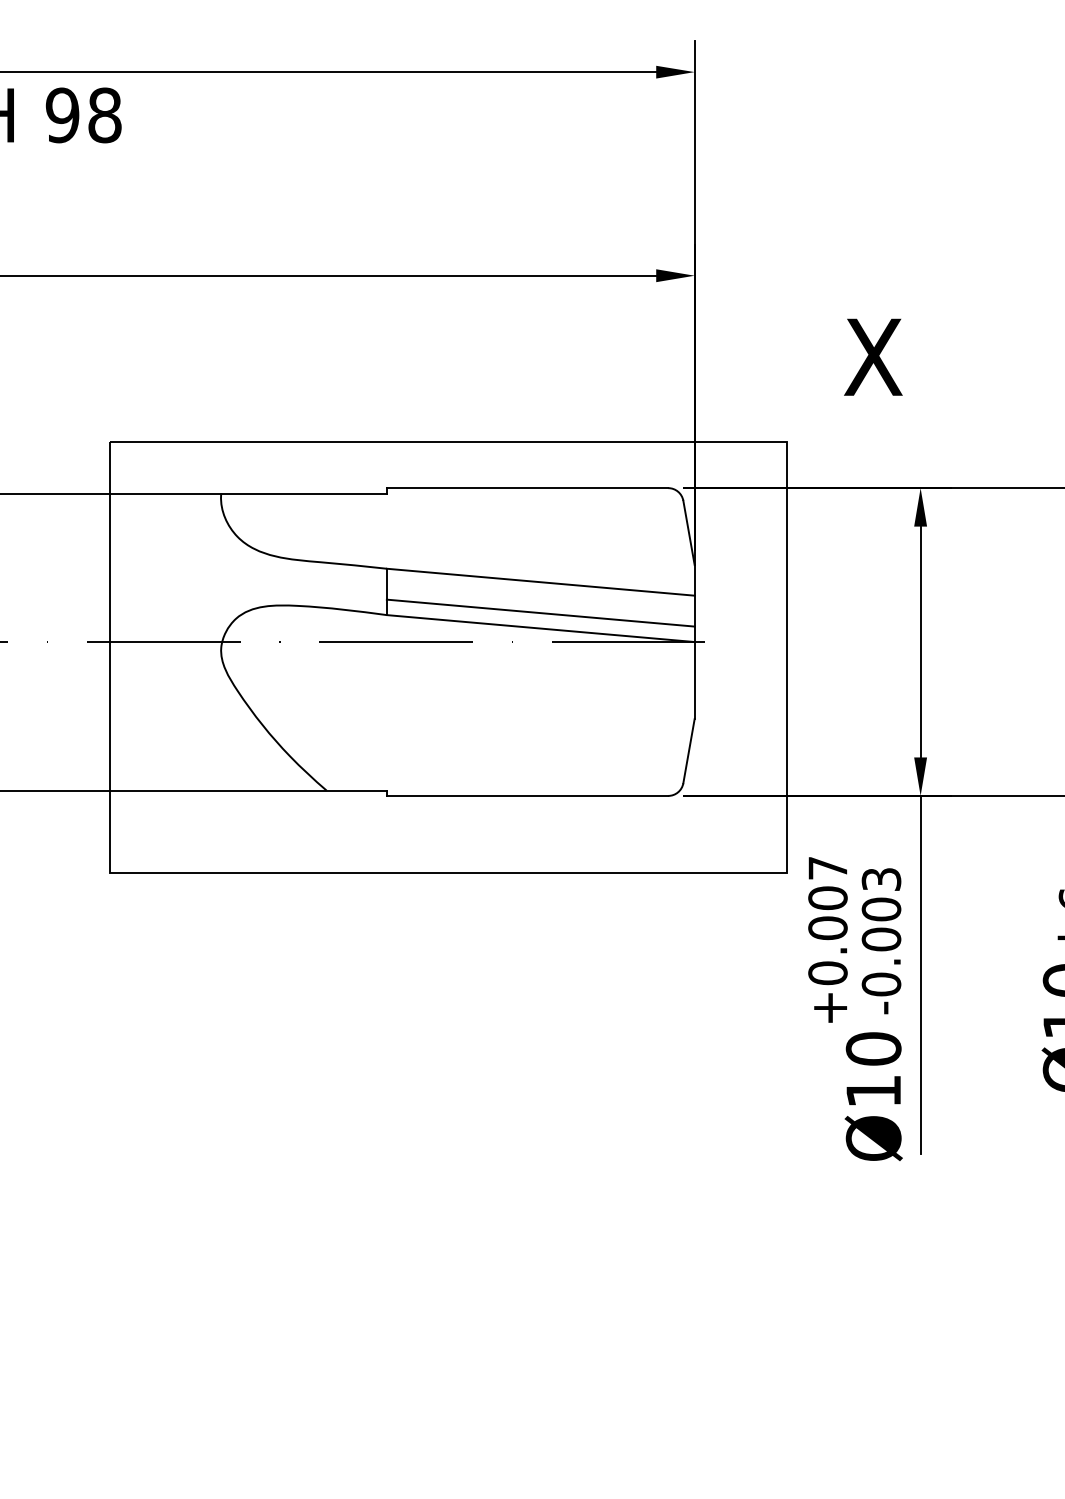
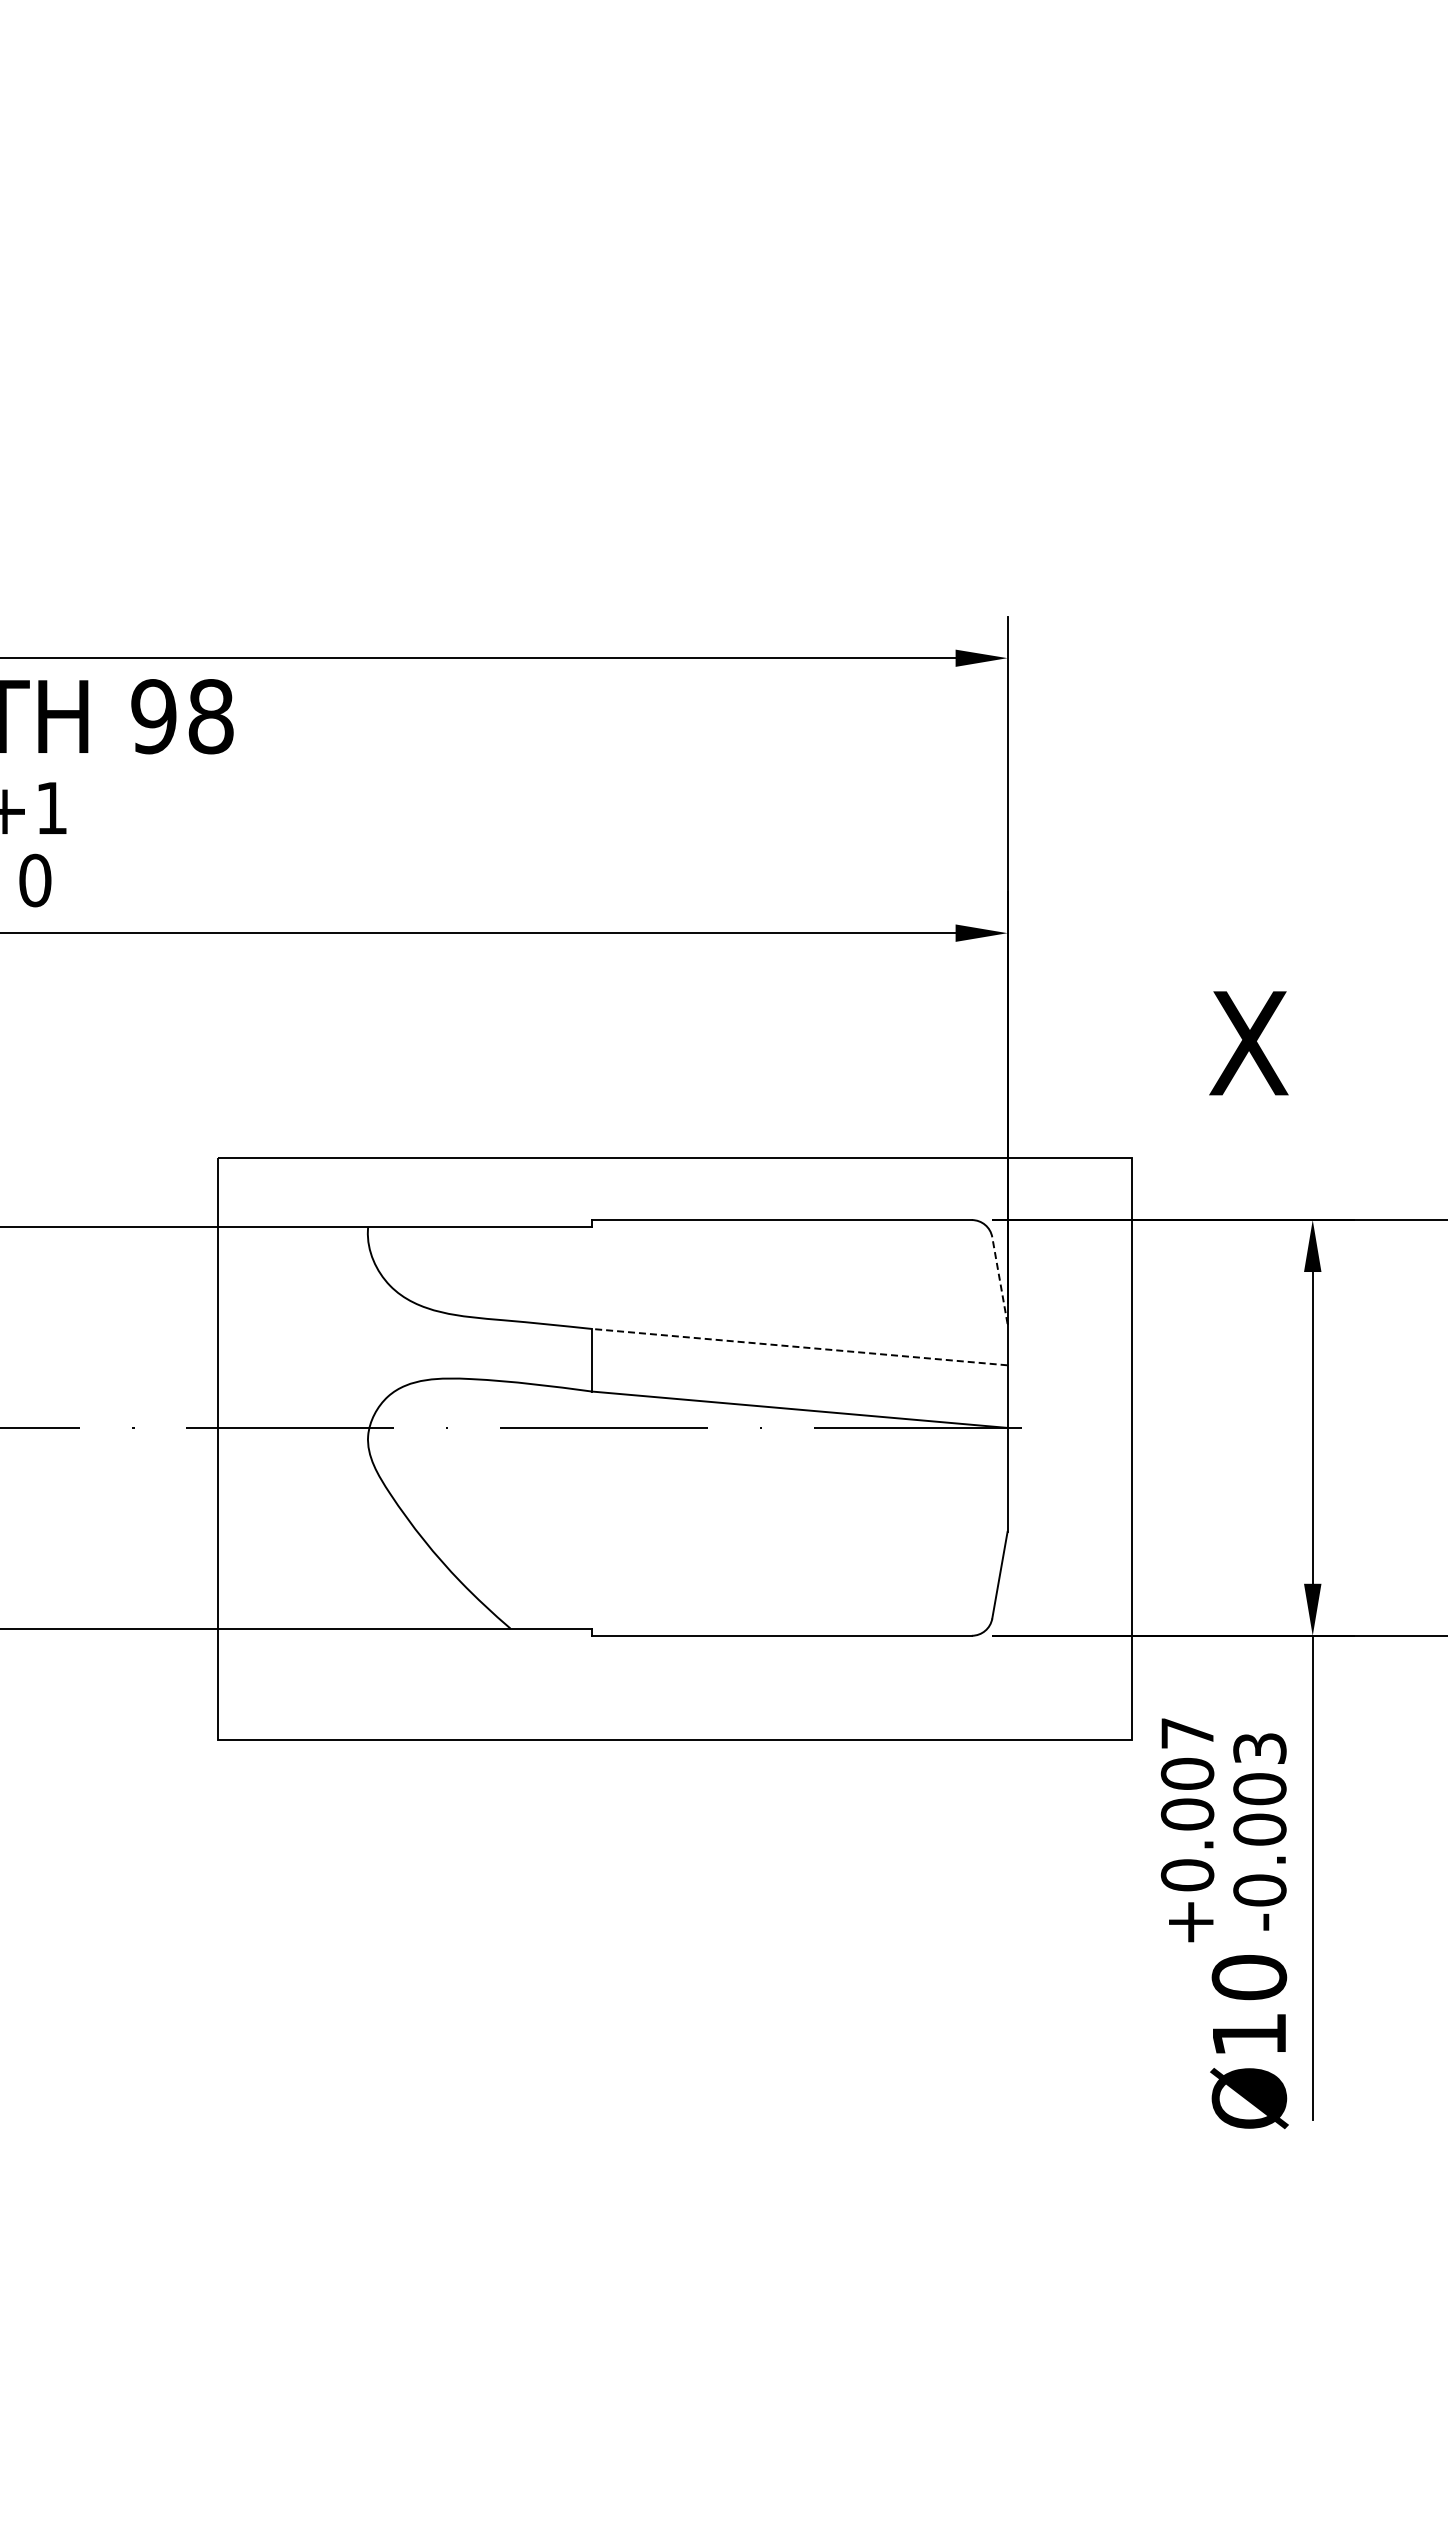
line: (688, 532) -> (999, 1280), solid -> dashed
line: (540, 582) -> (799, 1347), solid -> dashed
line: (540, 612) -> (799, 1388), removed

